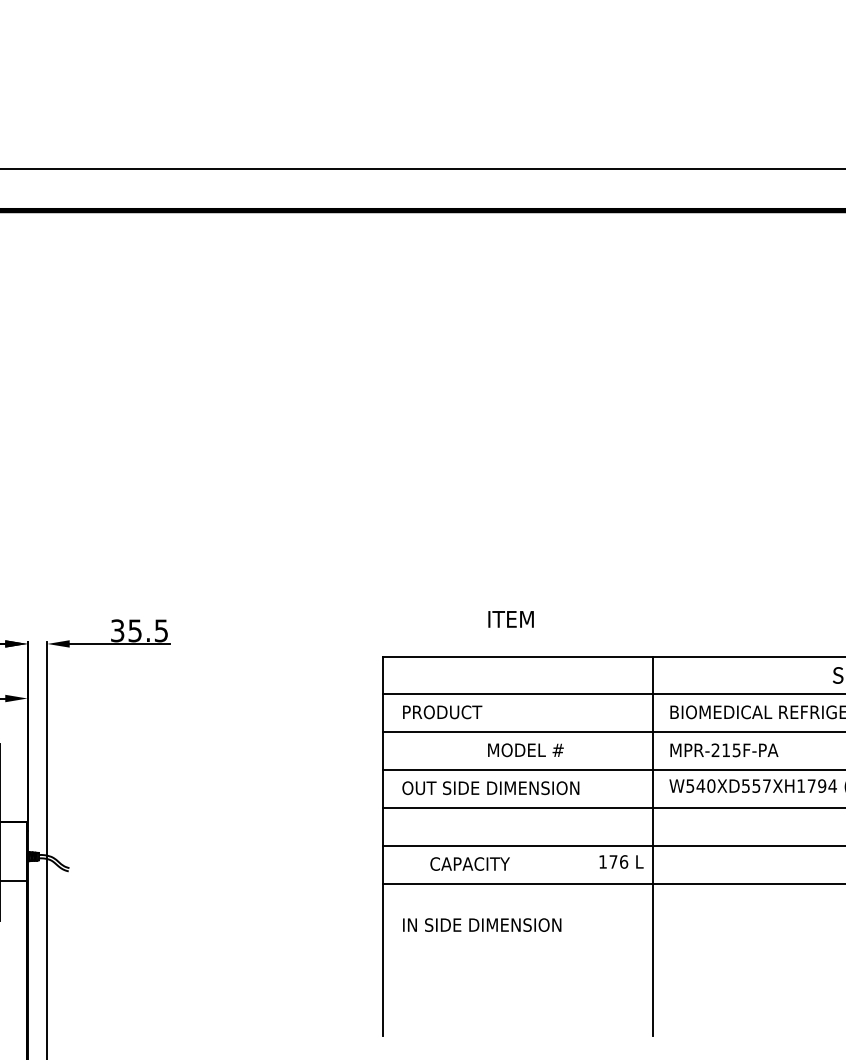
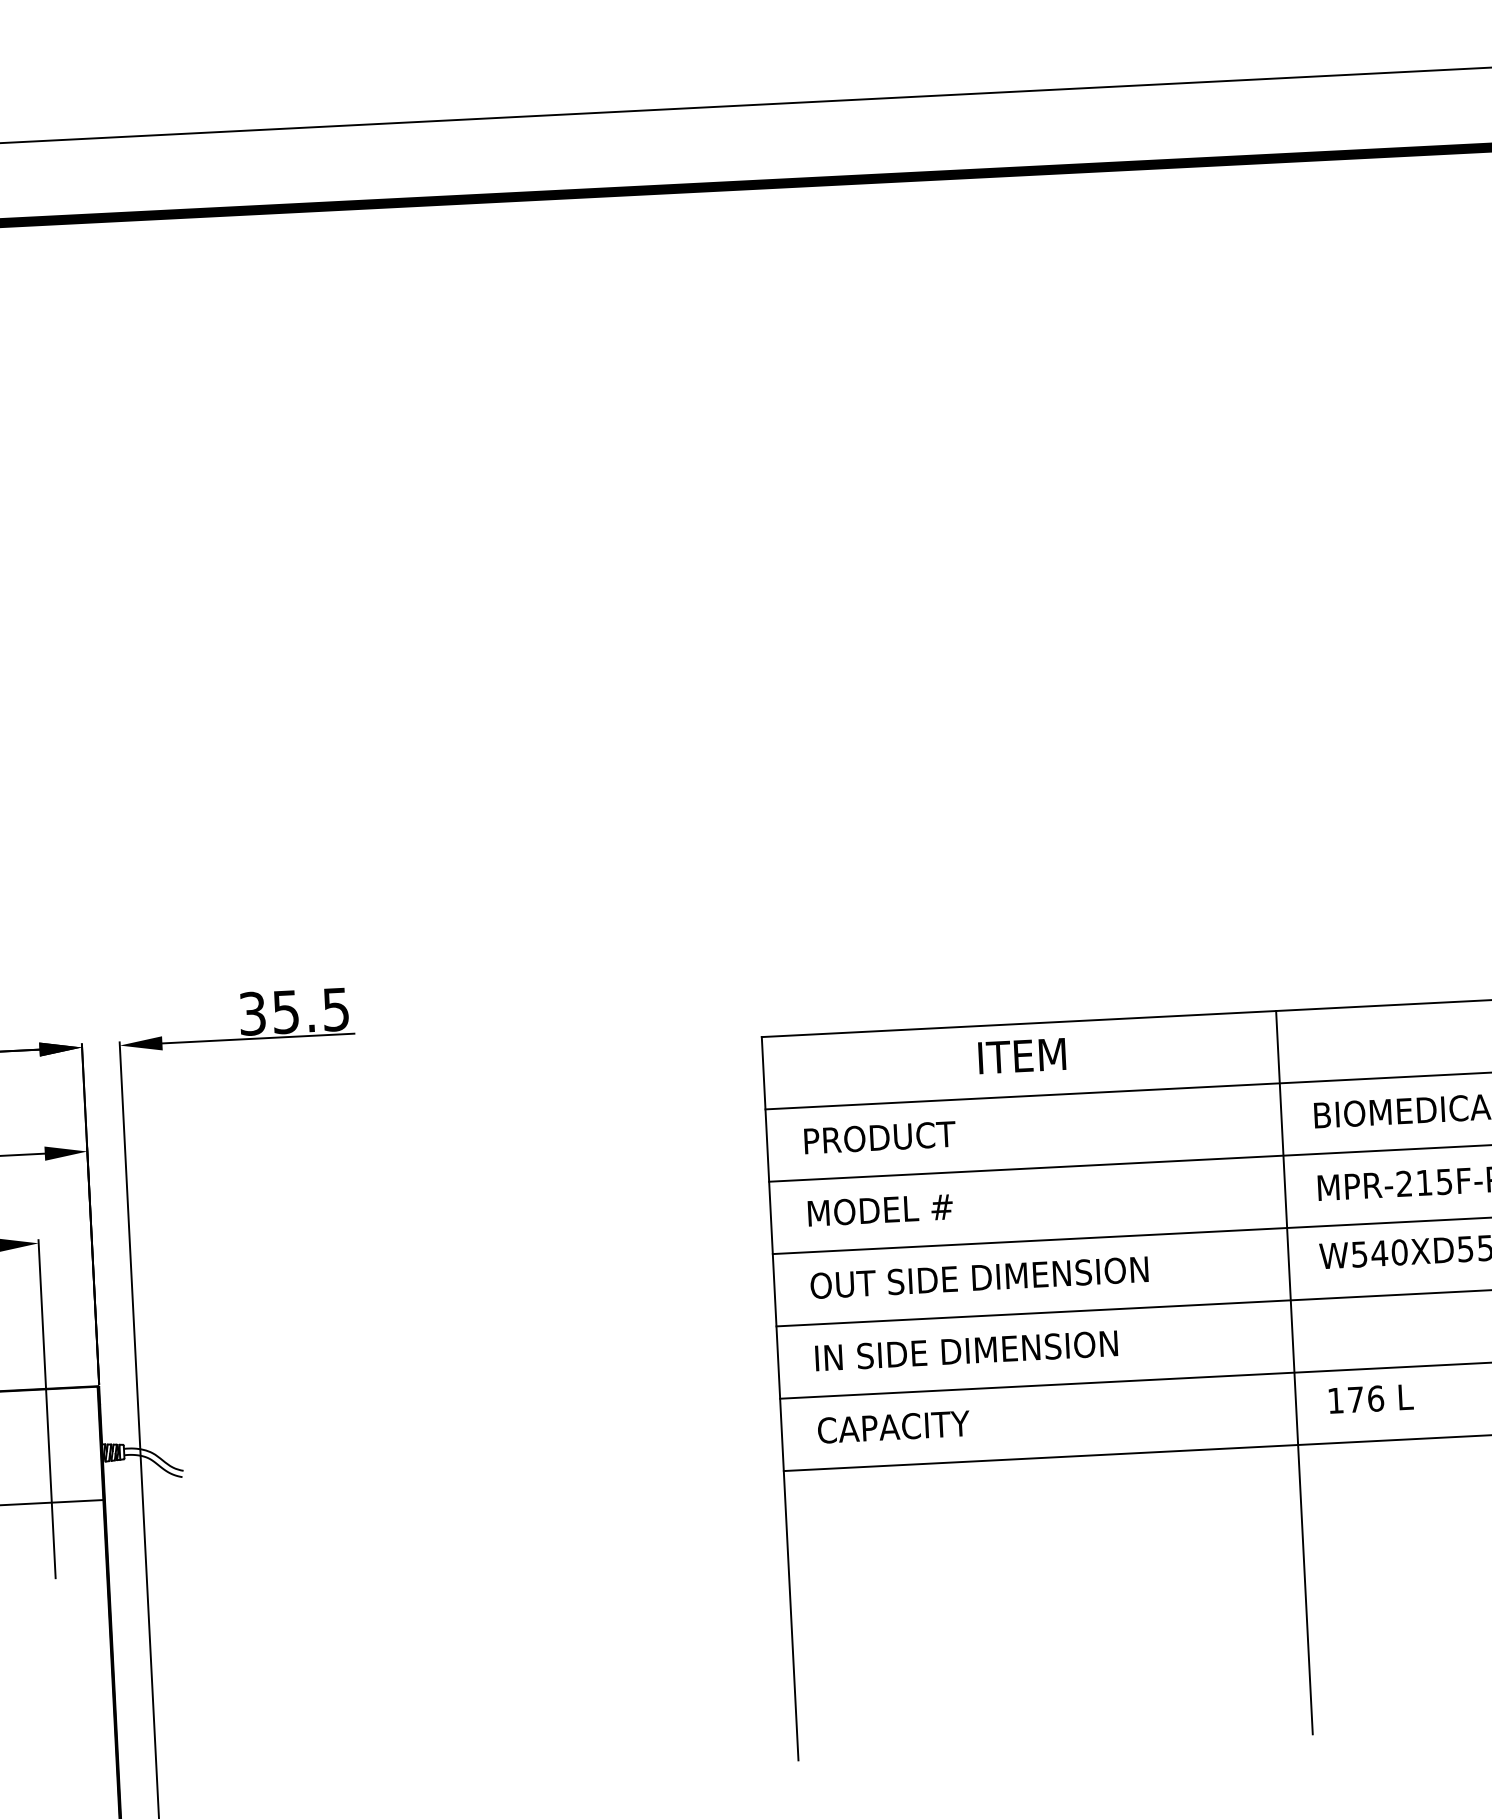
text: (510, 619) -> (1021, 1056), moved
text: (525, 750) -> (879, 1210), moved
text: (621, 861) -> (1370, 1398), moved
text: (469, 863) -> (892, 1426), moved
text: (482, 924) -> (967, 1349), moved

